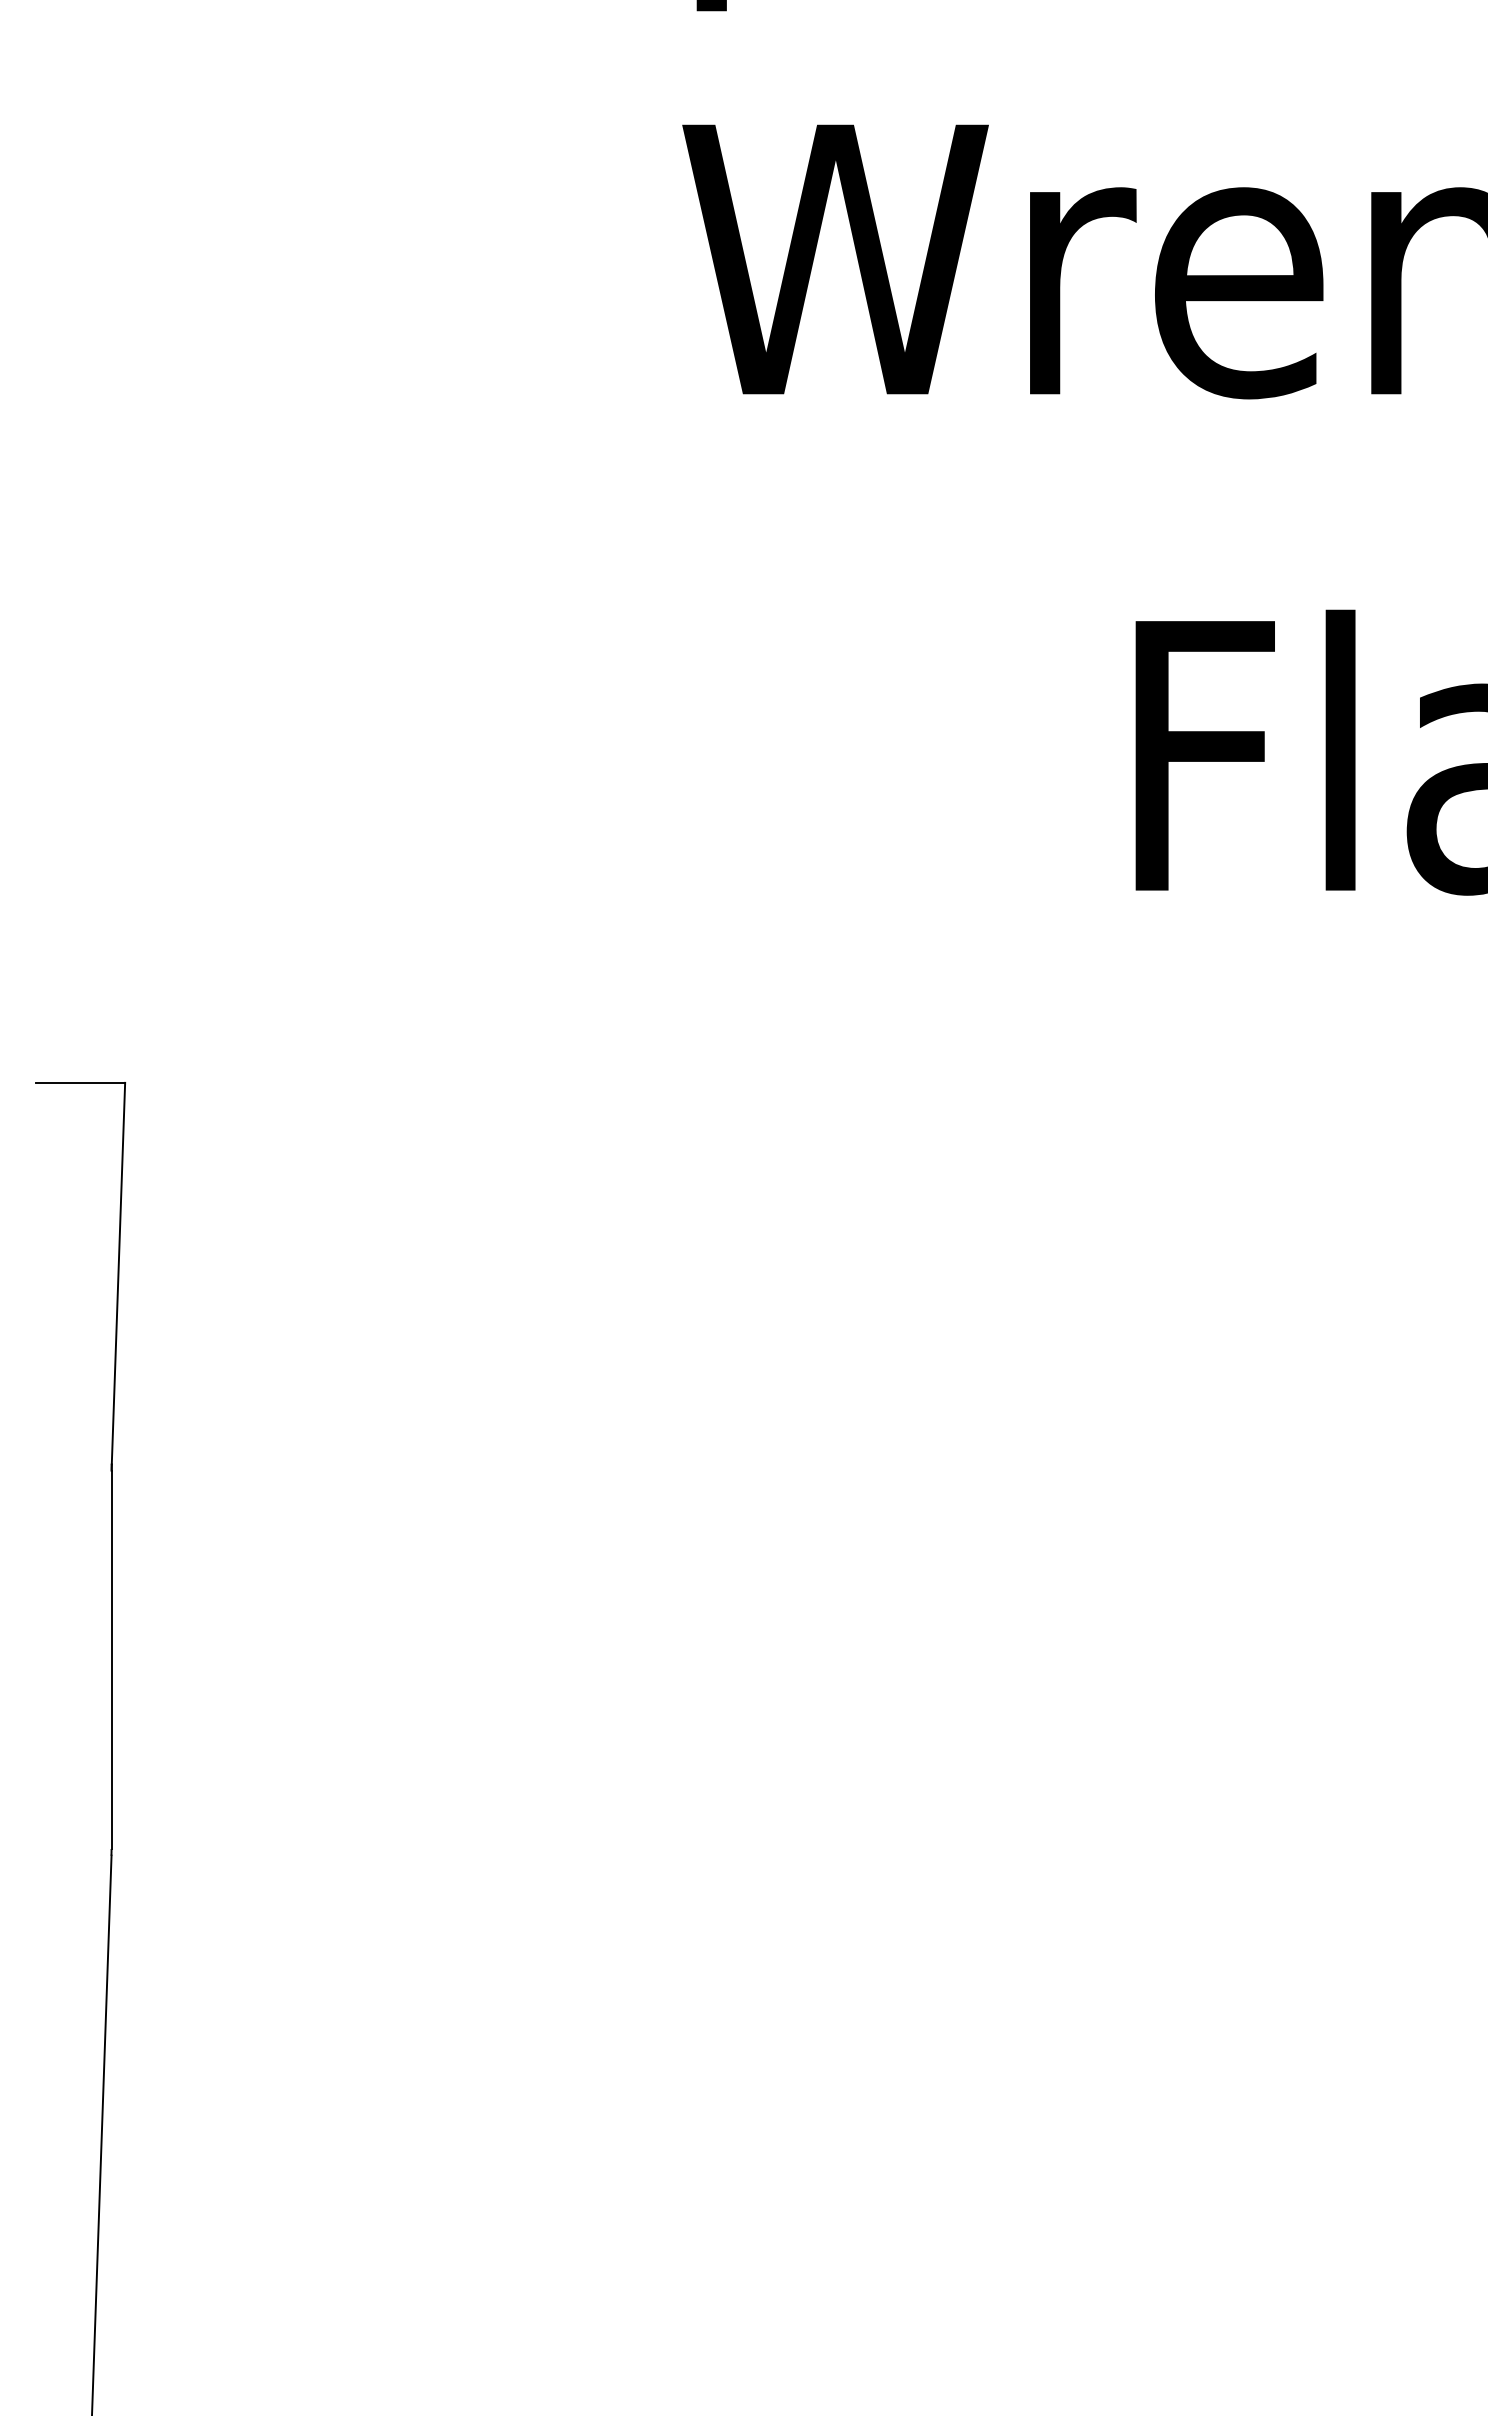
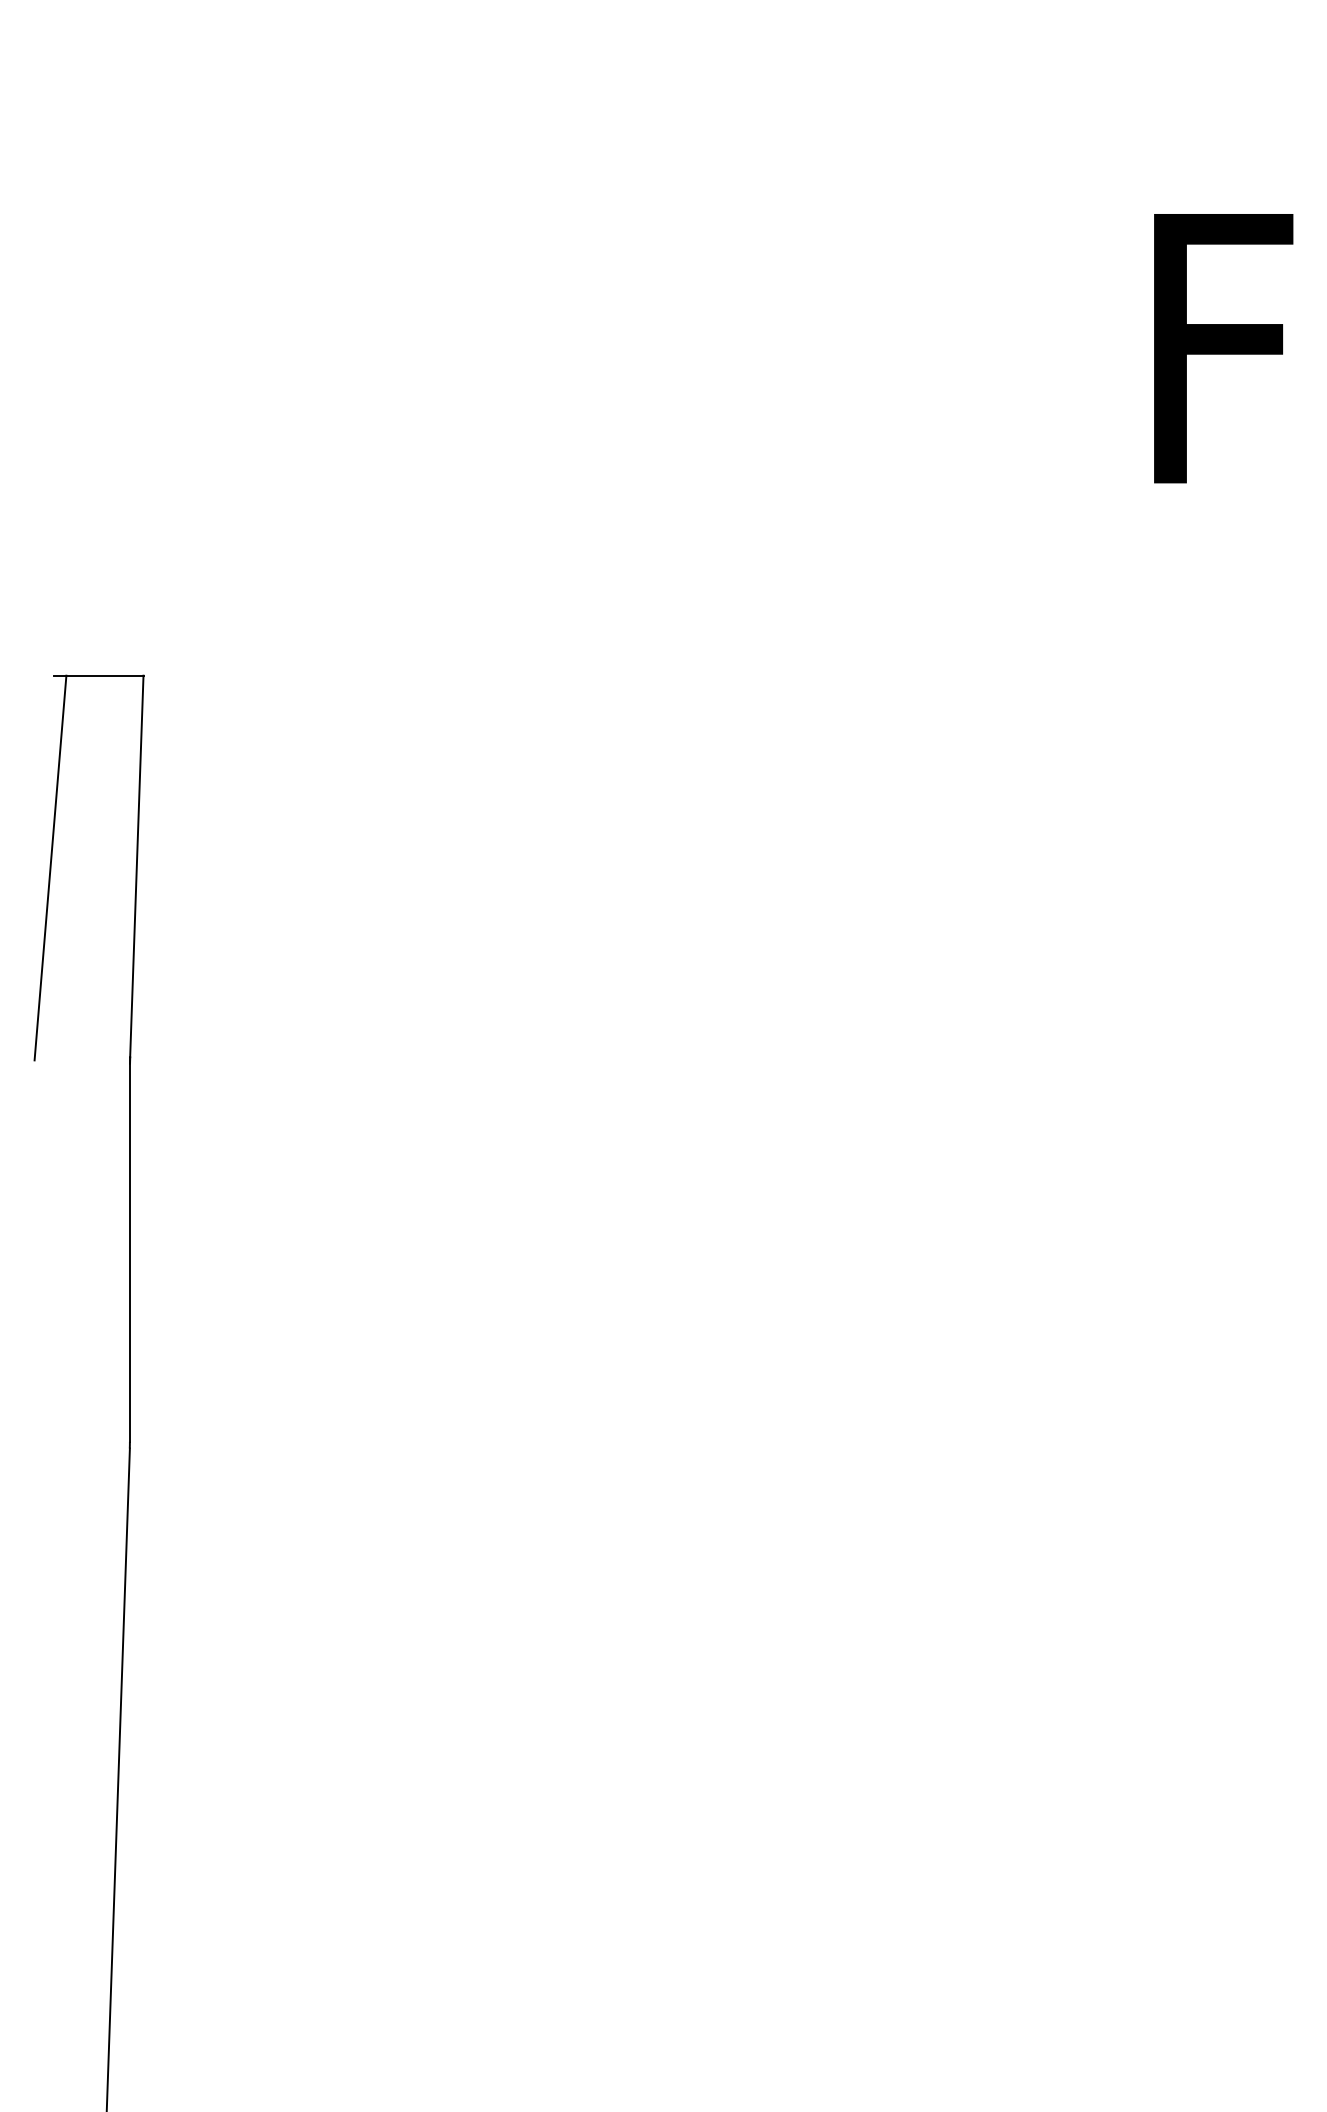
line: (32, 1274) -> (50, 867), added

